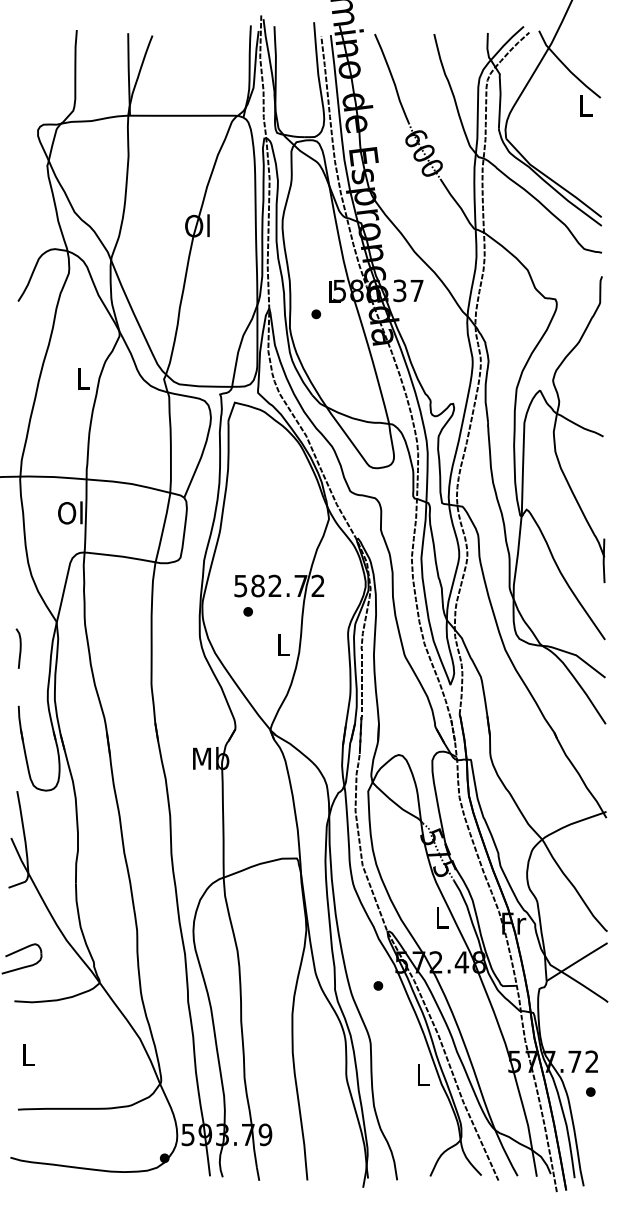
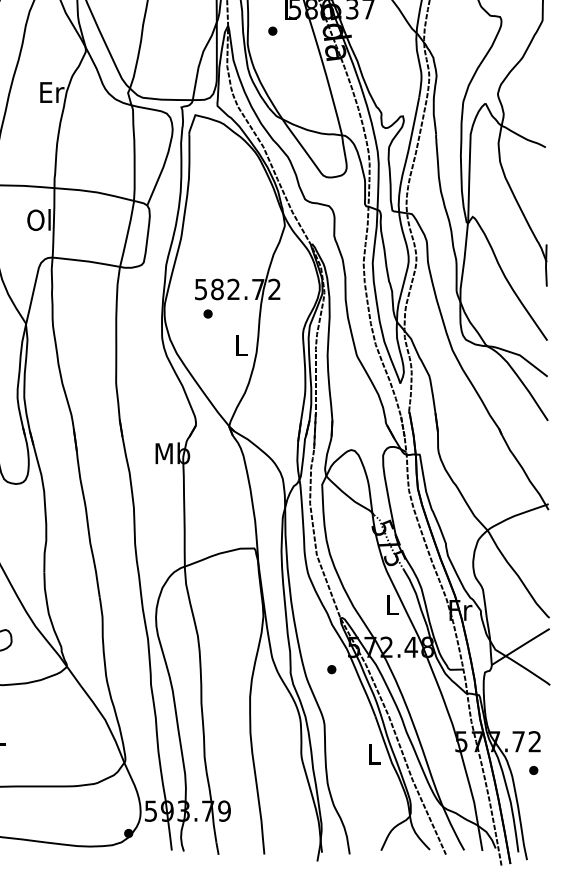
text: (84, 378) -> (52, 92), L -> Er

